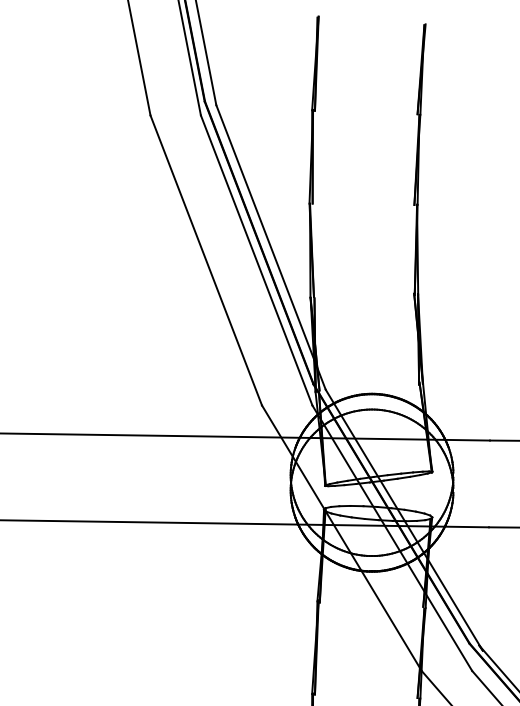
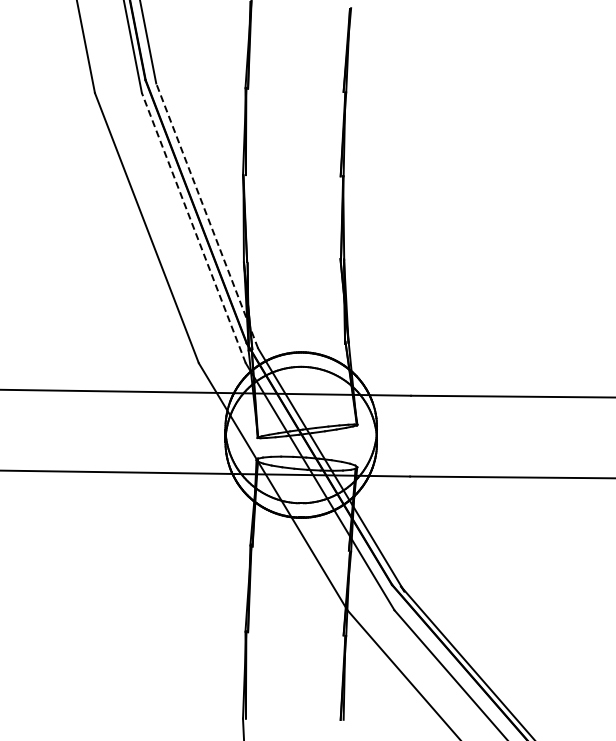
line: (271, 246) -> (207, 215), solid -> dashed
line: (256, 260) -> (193, 228), solid -> dashed

